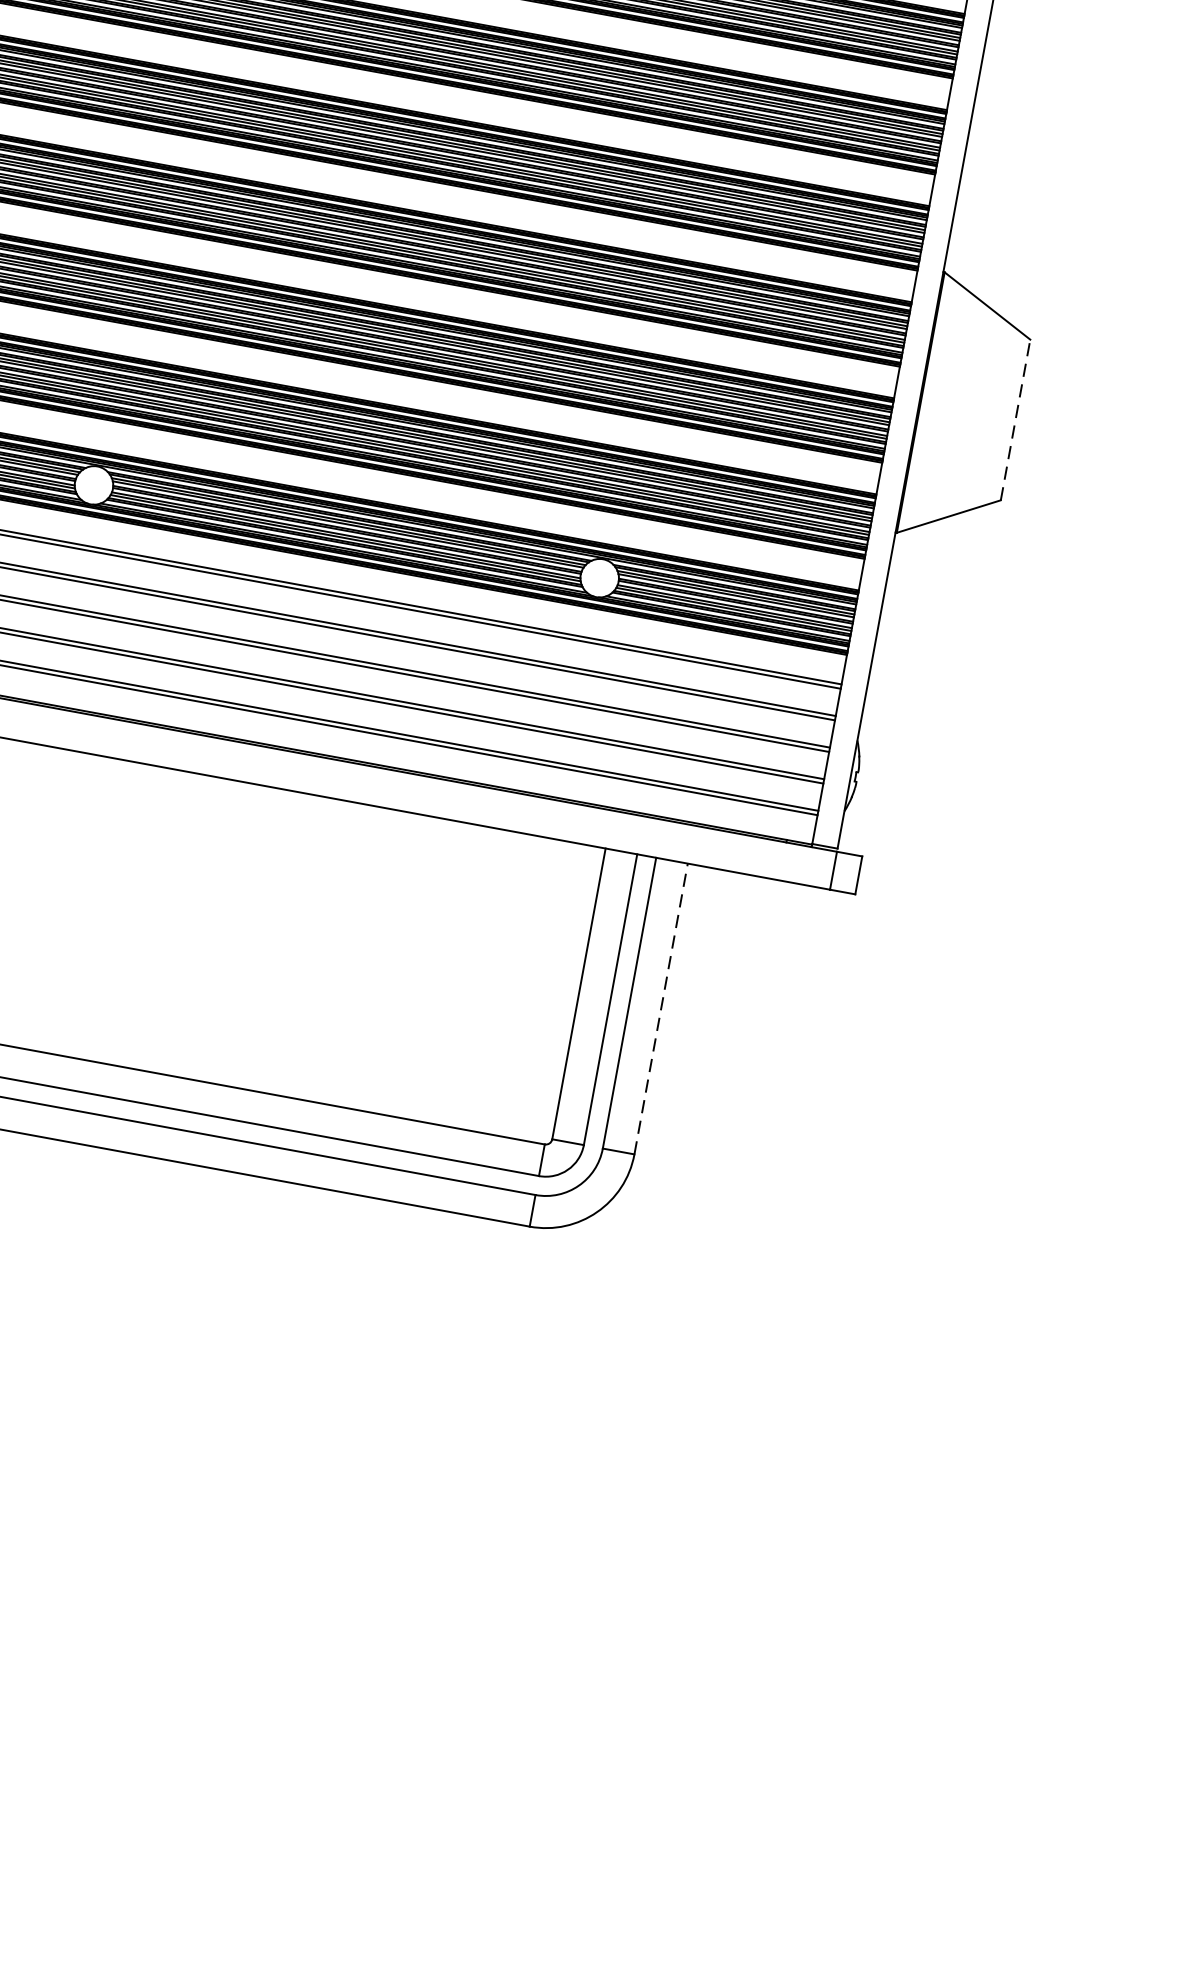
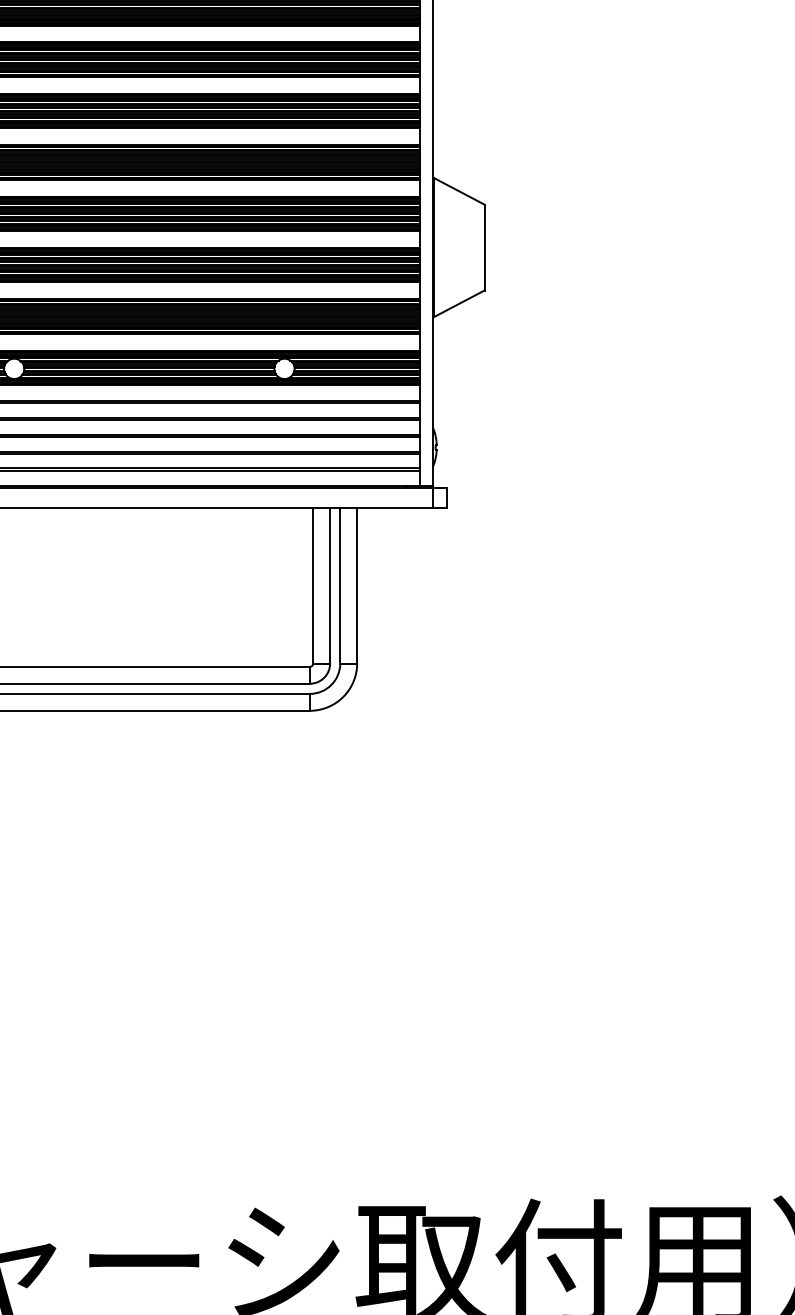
line: (1015, 419) -> (484, 247), dashed -> solid
line: (661, 1008) -> (357, 585), dashed -> solid

